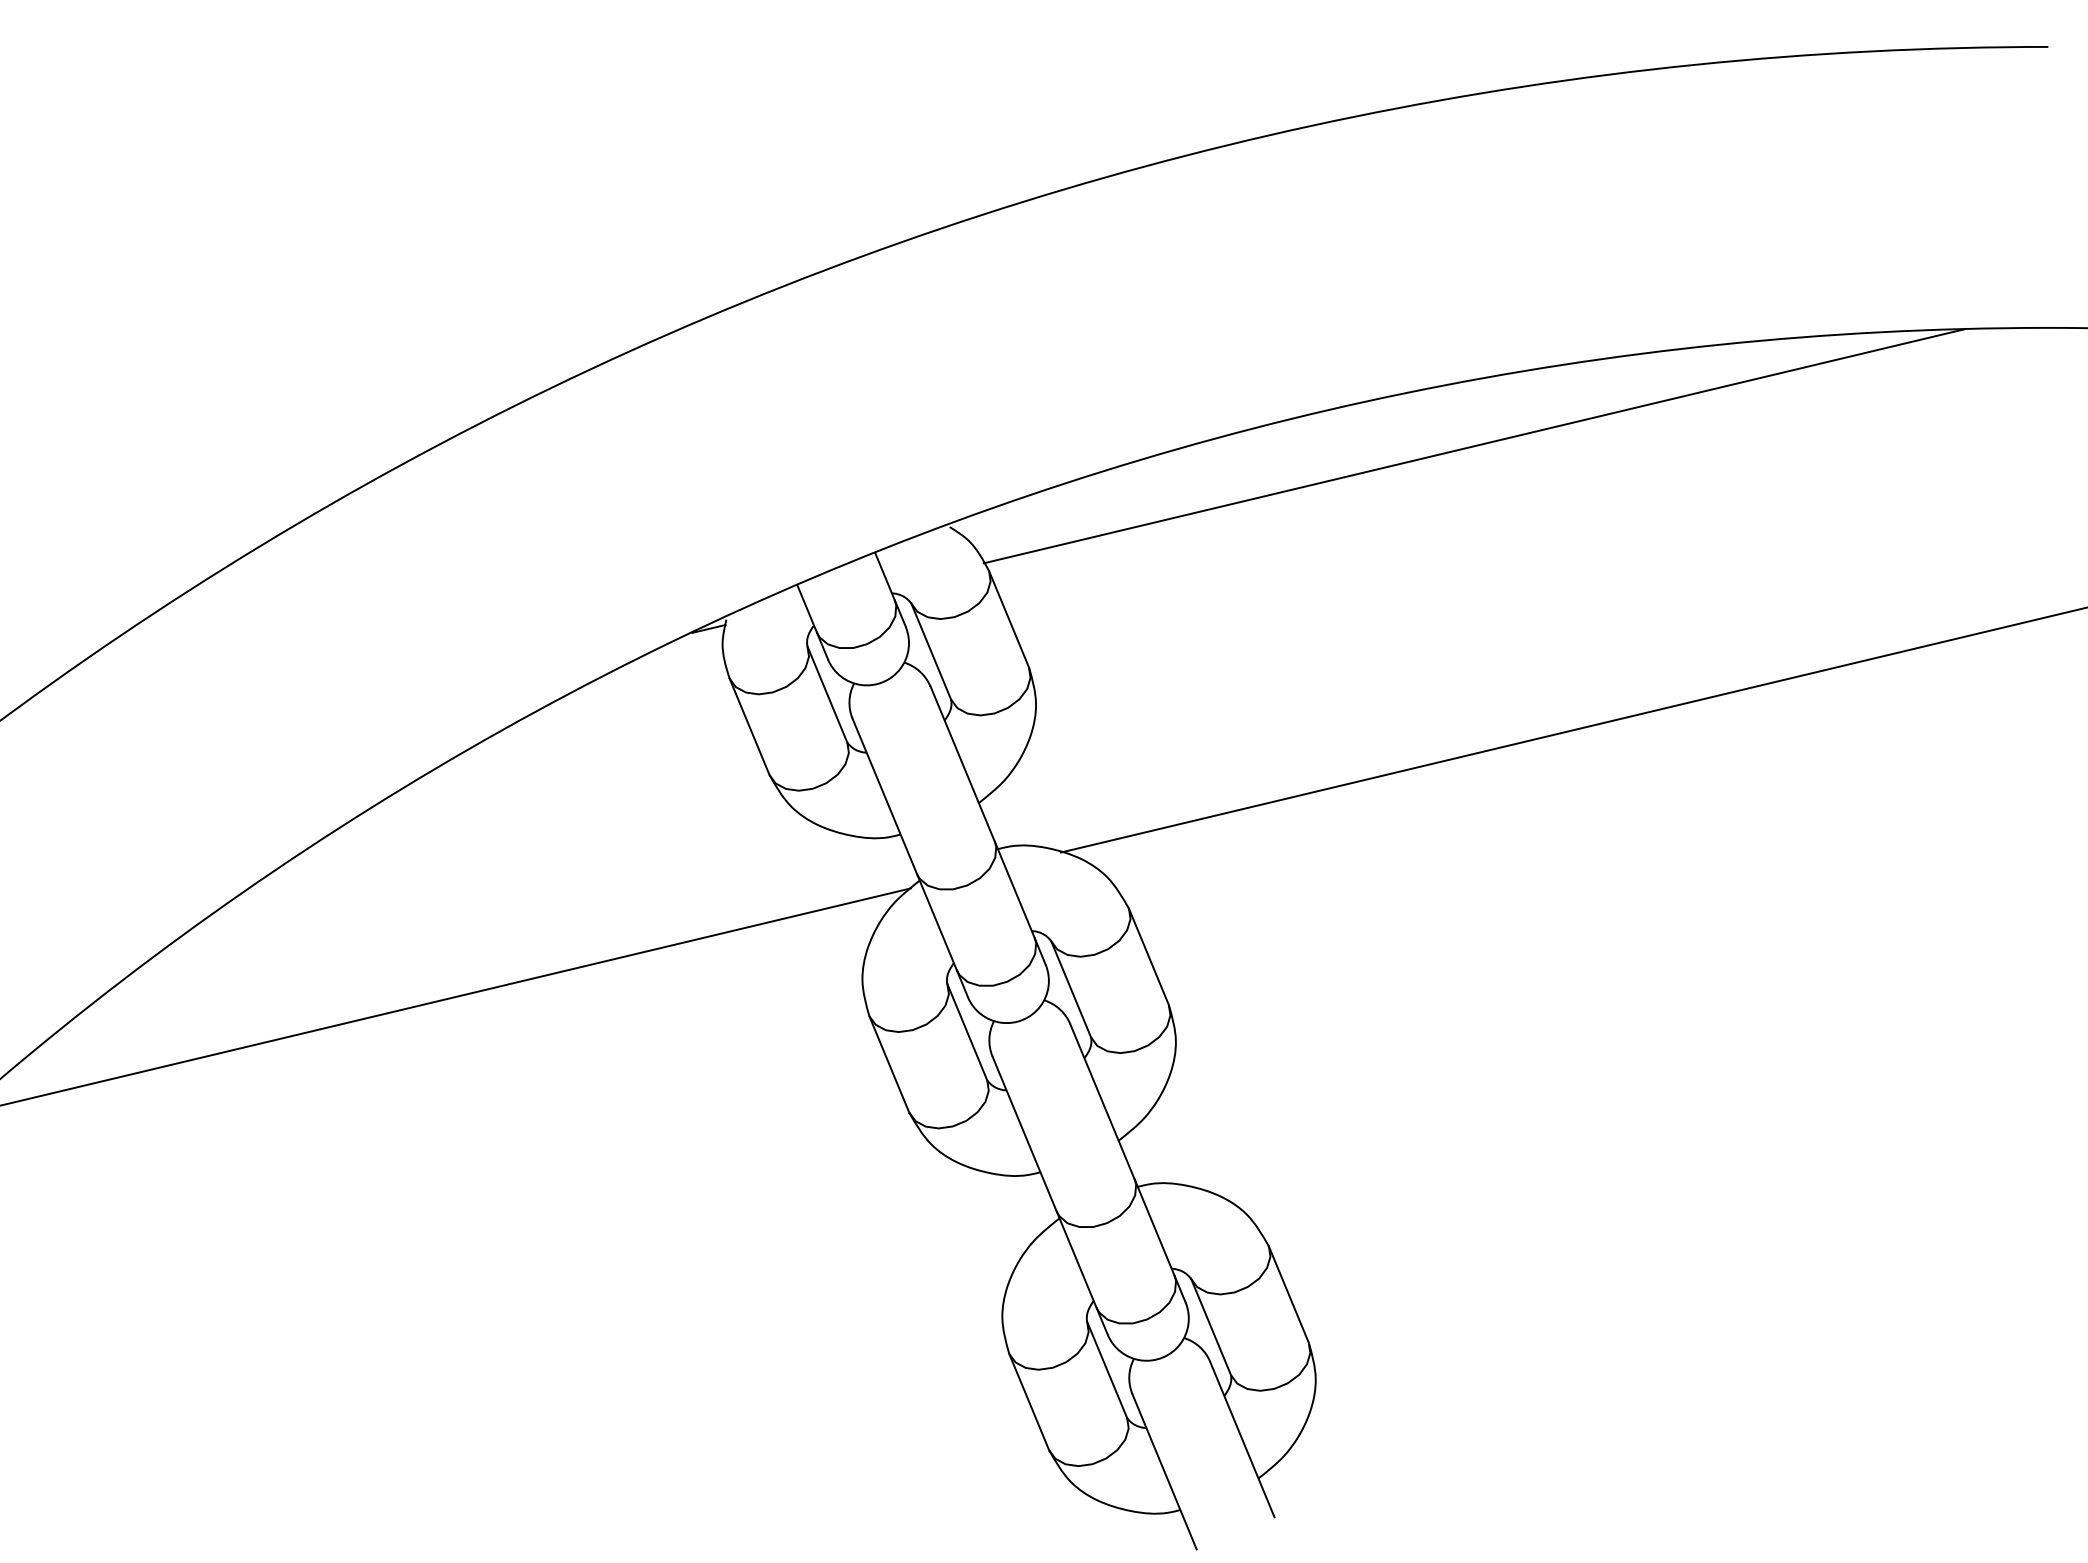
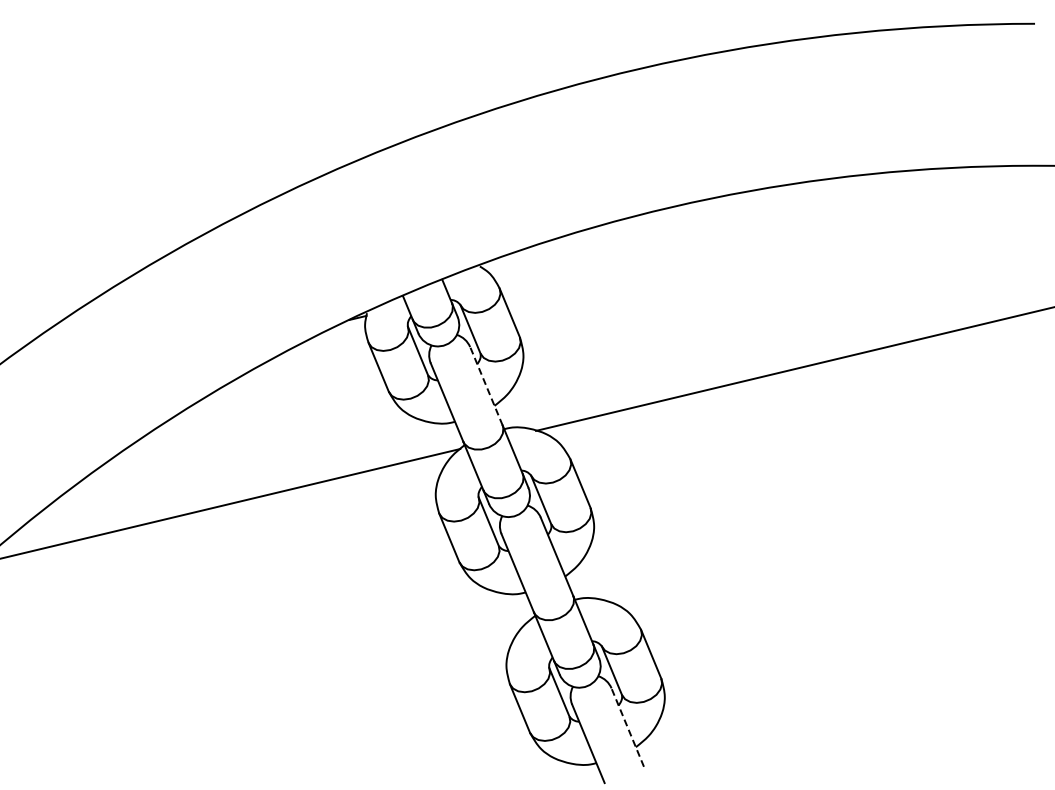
line: (1475, 446) -> (745, 225), removed
line: (962, 762) -> (486, 385), solid -> dashed
line: (1241, 1439) -> (627, 727), solid -> dashed

